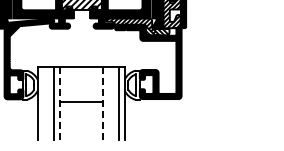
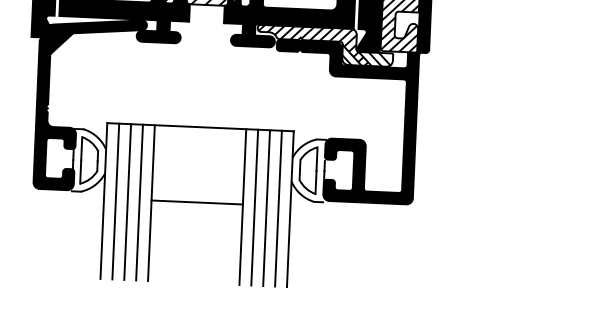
line: (43, 103) -> (116, 201), added
line: (48, 103) -> (126, 201), added
line: (108, 103) -> (255, 207), added
line: (113, 103) -> (266, 207), added
line: (59, 104) -> (150, 204), dashed -> solid
line: (102, 104) -> (242, 208), dashed -> solid

